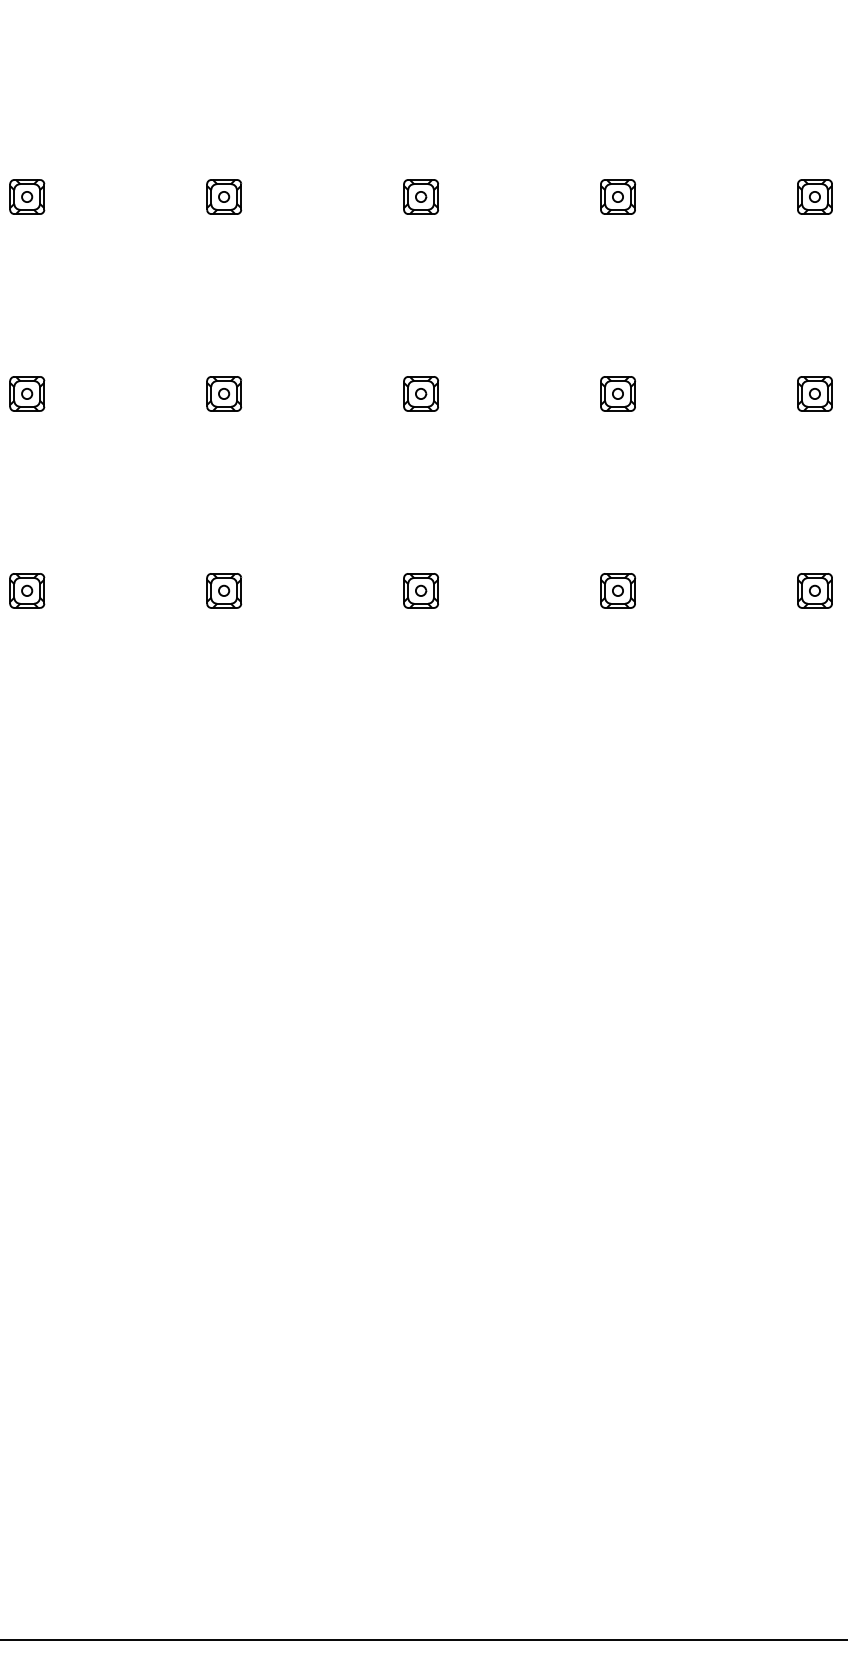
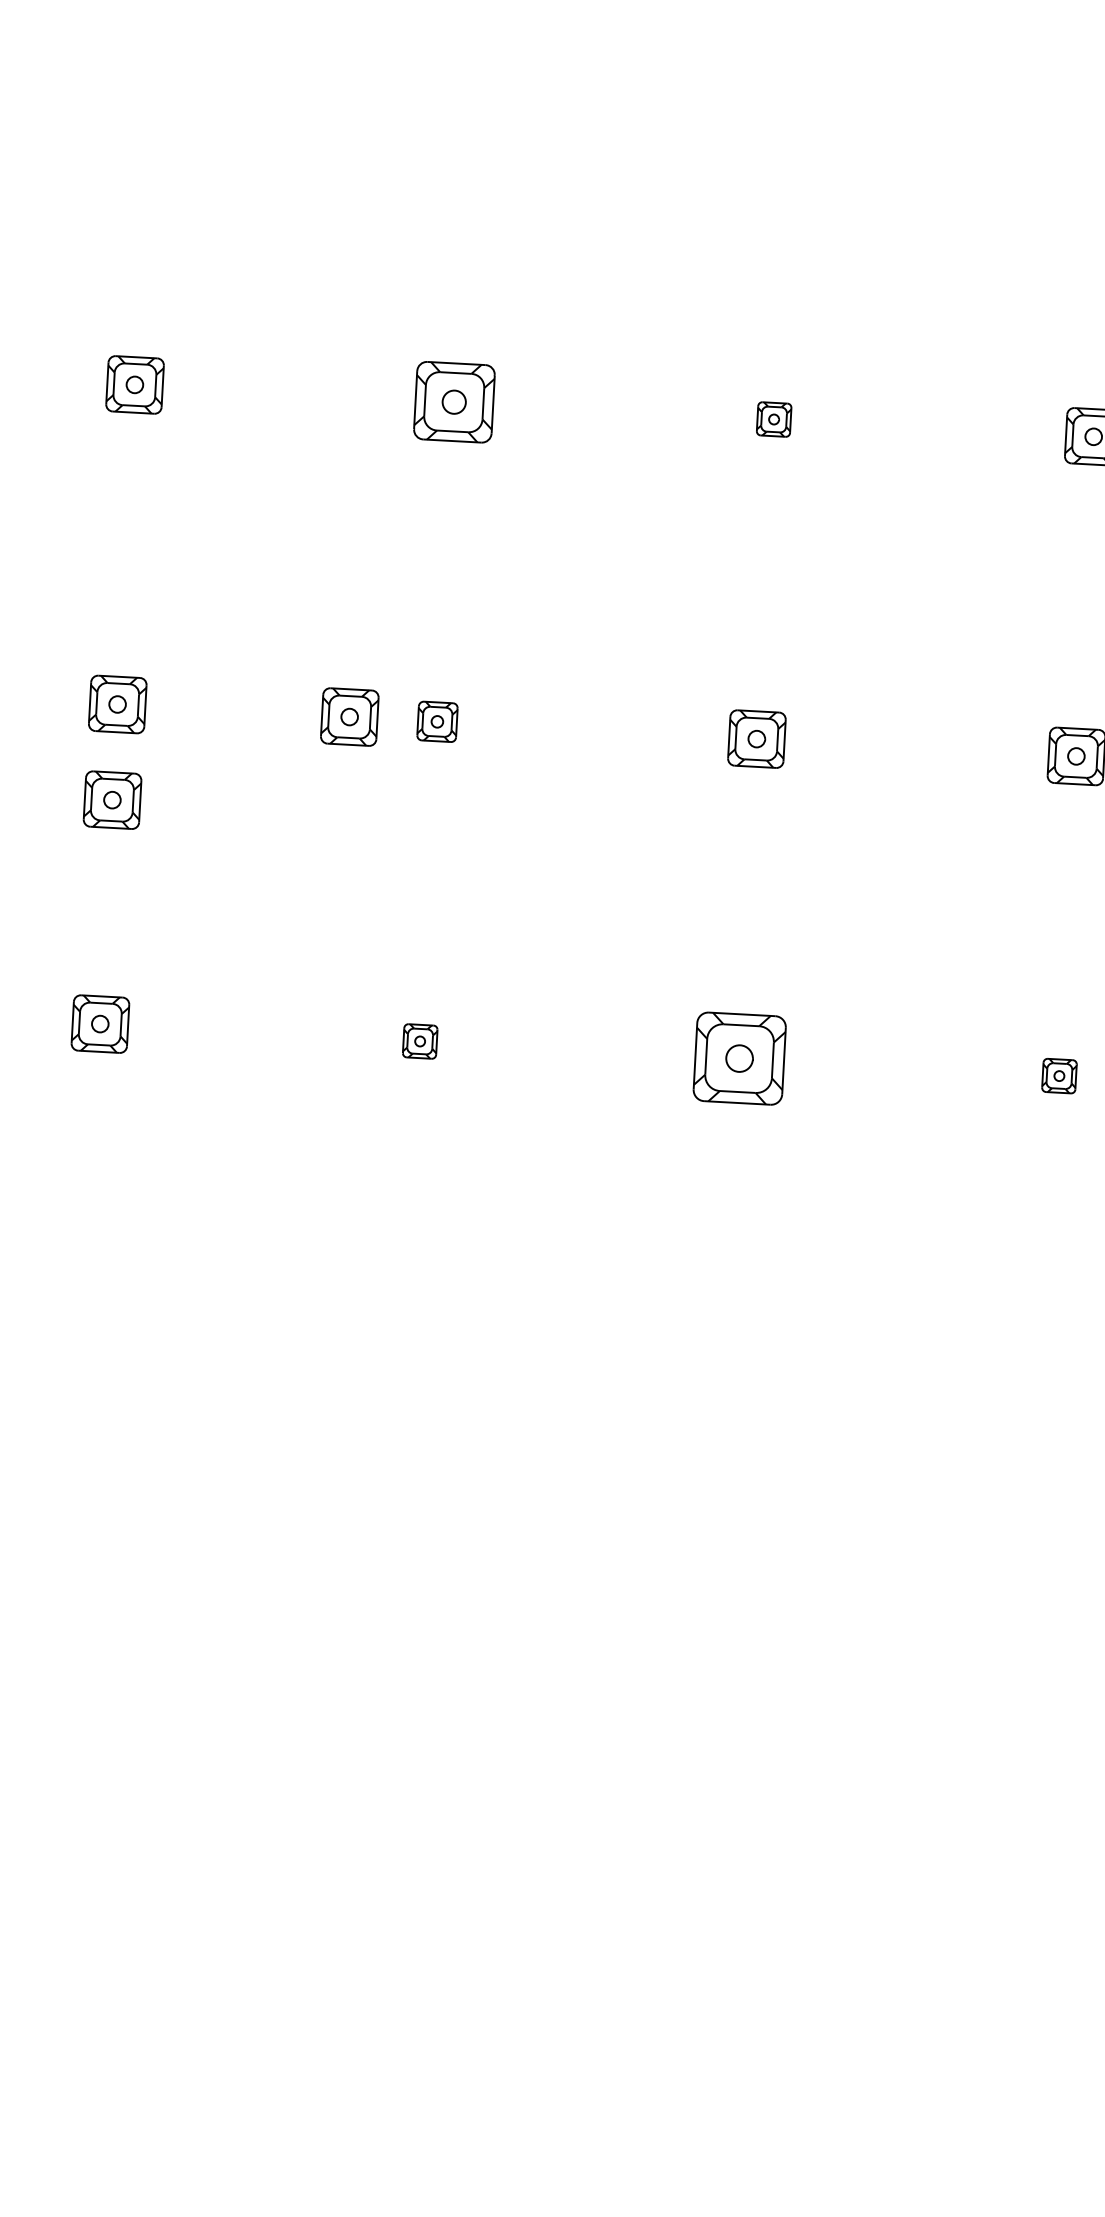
part: (224, 196) -> (455, 401), size x1.4
part: (420, 196) -> (773, 418), size x0.6
part: (170, 393) -> (350, 716), added
part: (224, 393) -> (437, 721), size x0.7
part: (27, 452) -> (113, 799), added
part: (224, 590) -> (420, 1040), size x0.6
part: (420, 590) -> (738, 1058), size x1.6
part: (618, 590) -> (1059, 1075), size x0.6

